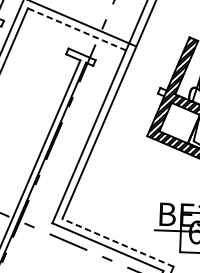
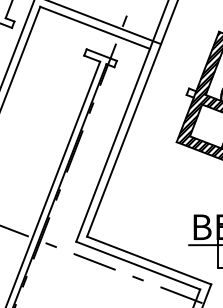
line: (77, 29) -> (95, 27), dashed -> solid
line: (118, 242) -> (149, 260), dashed -> solid

